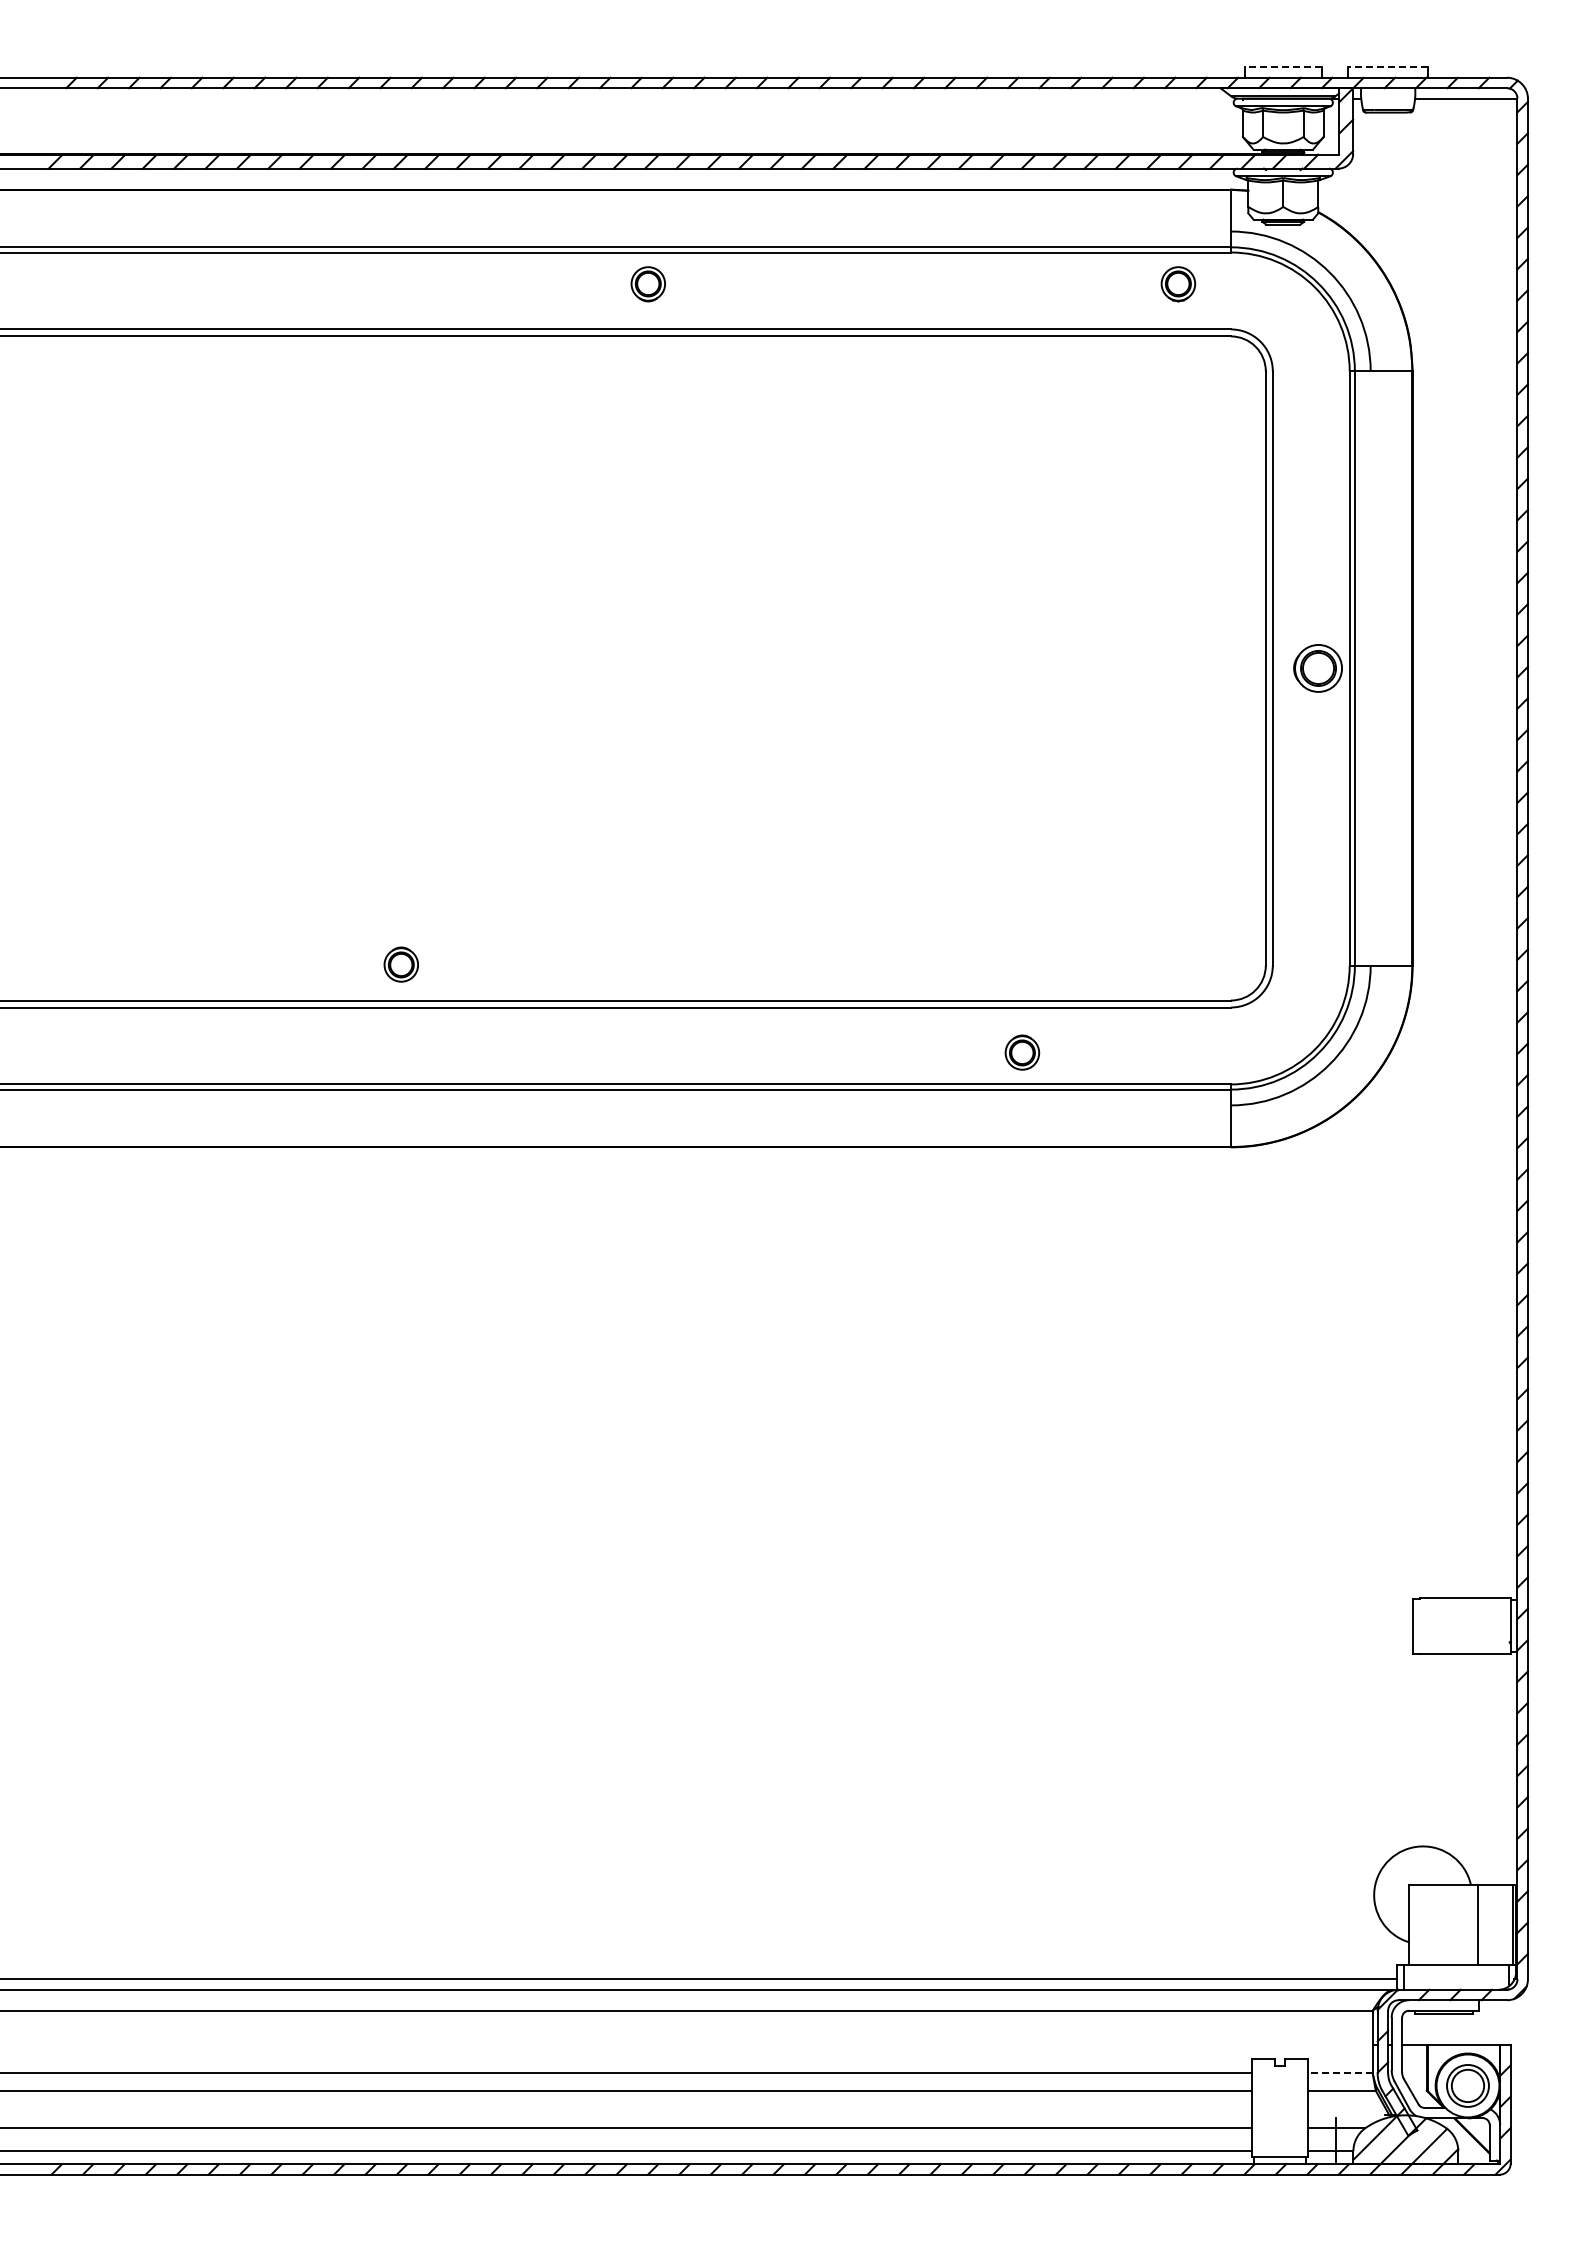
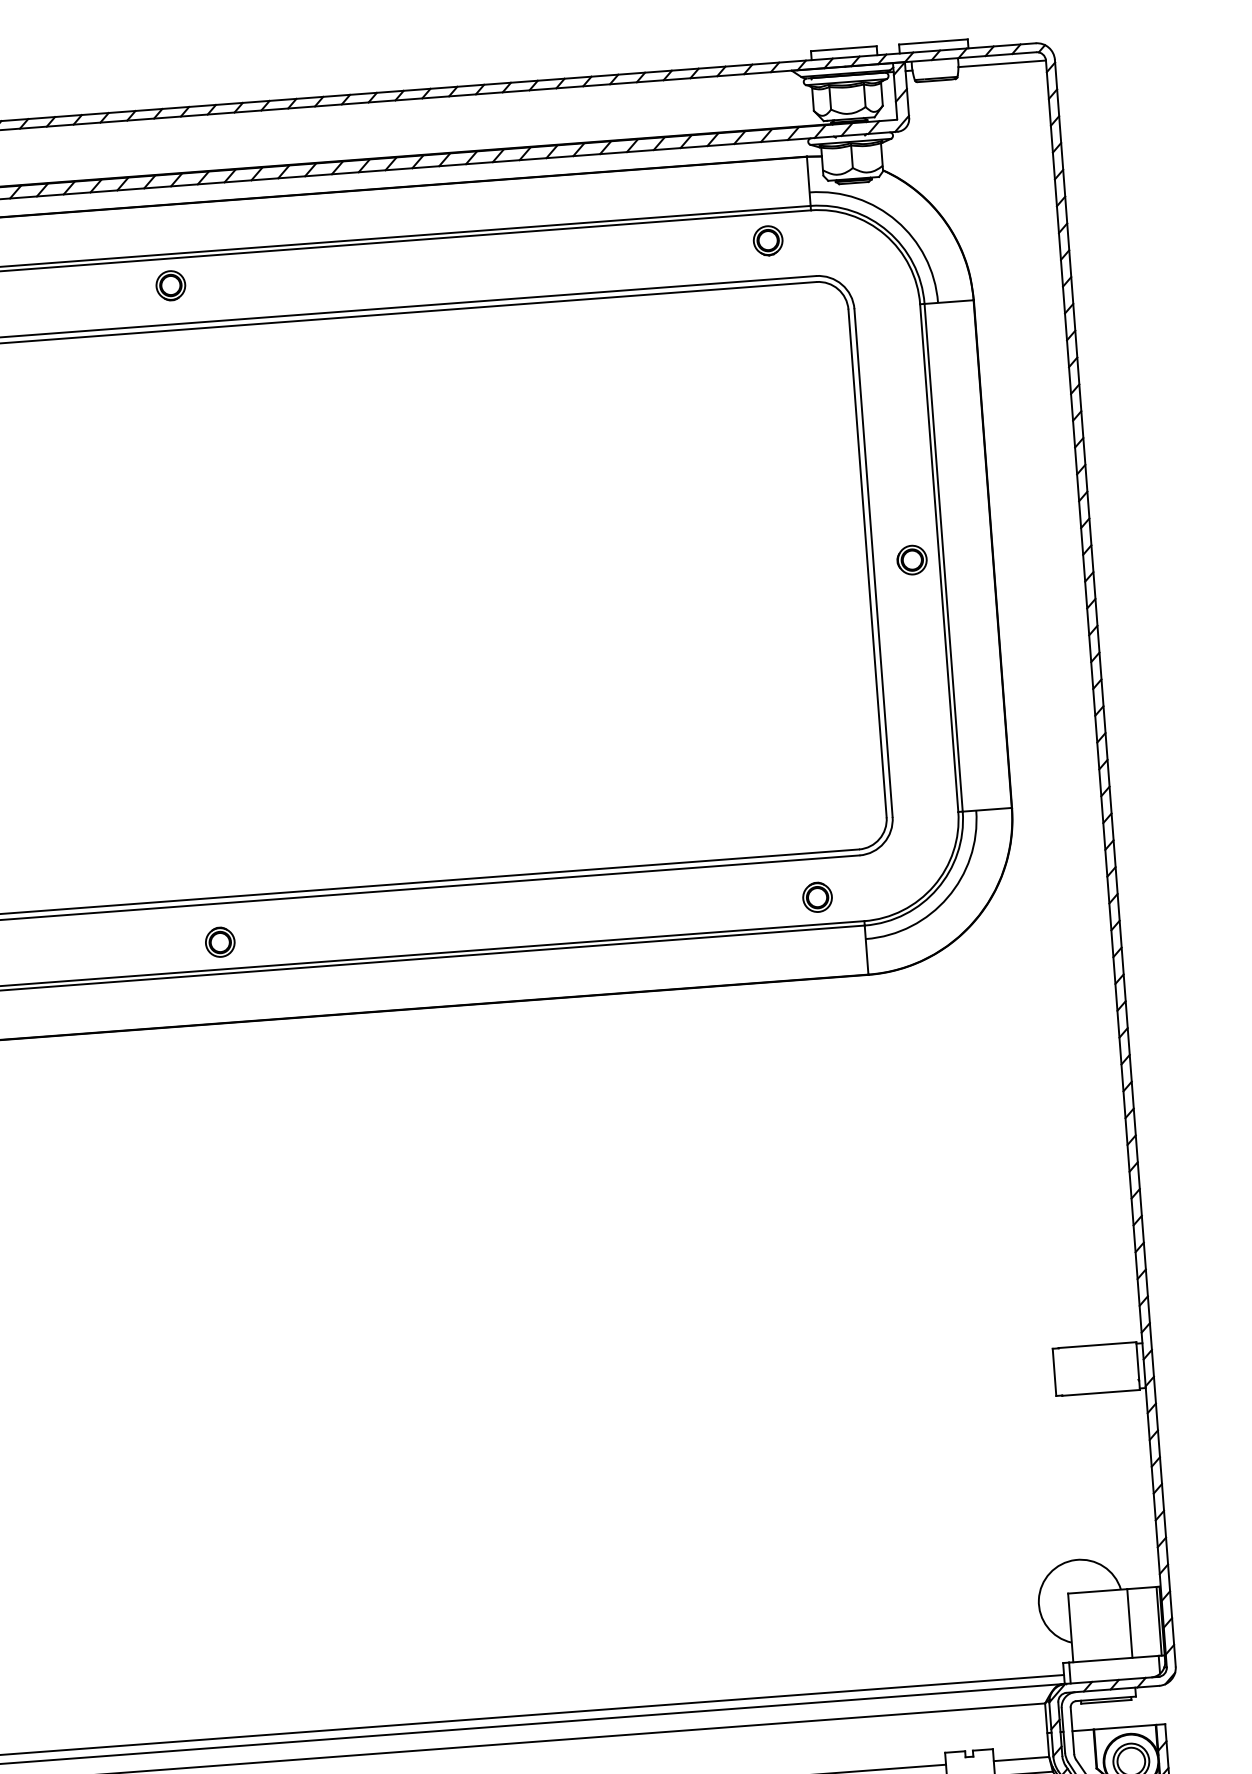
line: (1282, 67) -> (843, 48), dashed -> solid
line: (1387, 67) -> (932, 42), dashed -> solid
part: (647, 284) -> (170, 286), moved
part: (1317, 668) -> (911, 560), size x0.71
part: (400, 964) -> (219, 942), moved
part: (1022, 1052) -> (817, 897), moved
line: (1339, 2073) -> (1020, 1759), dashed -> solid

